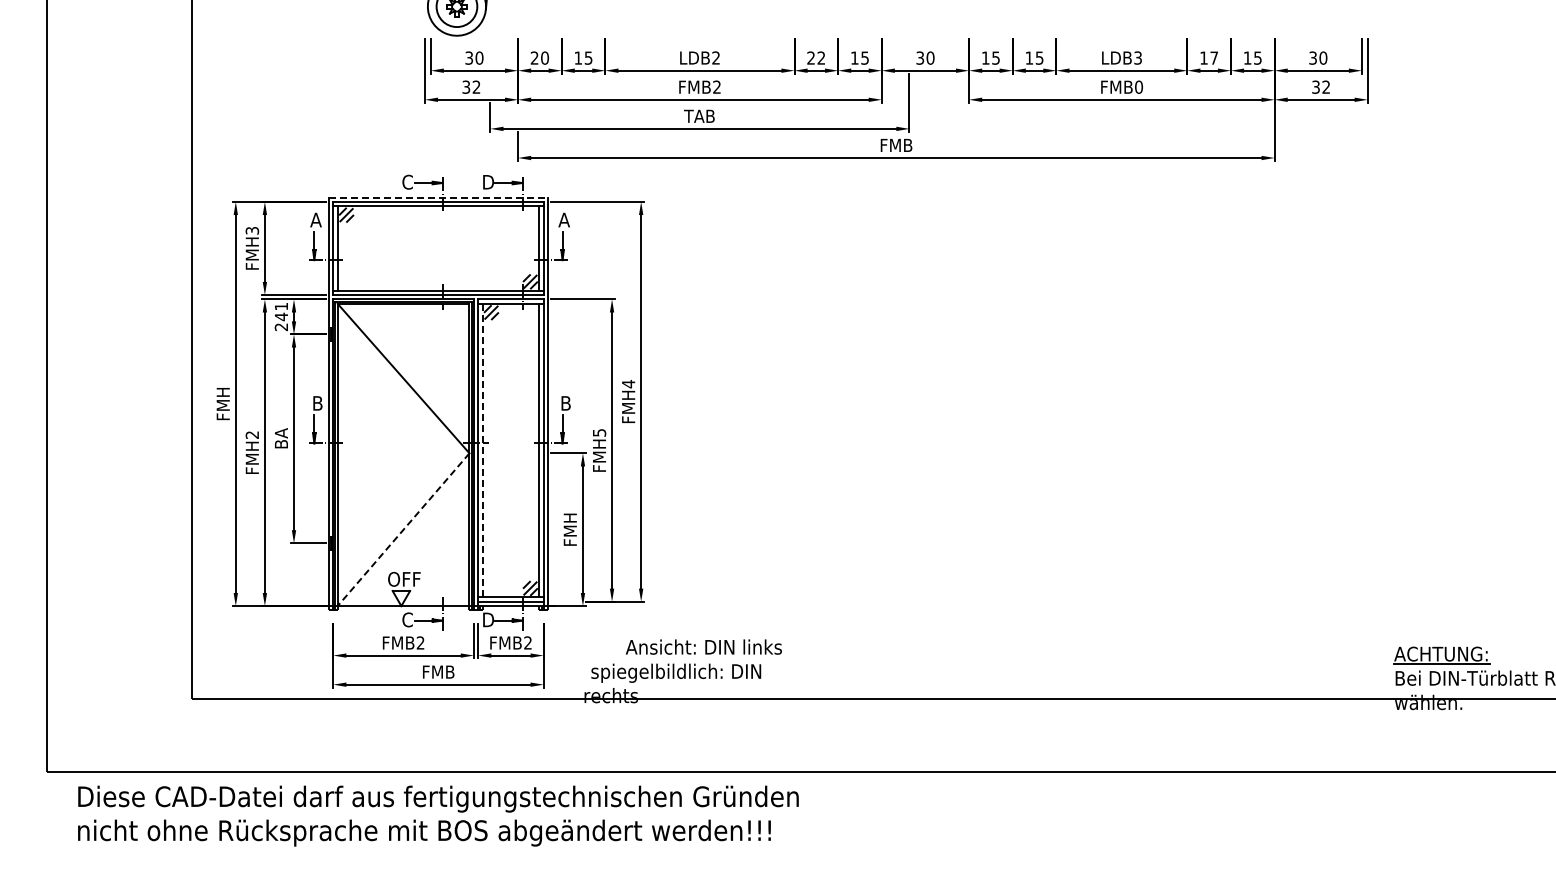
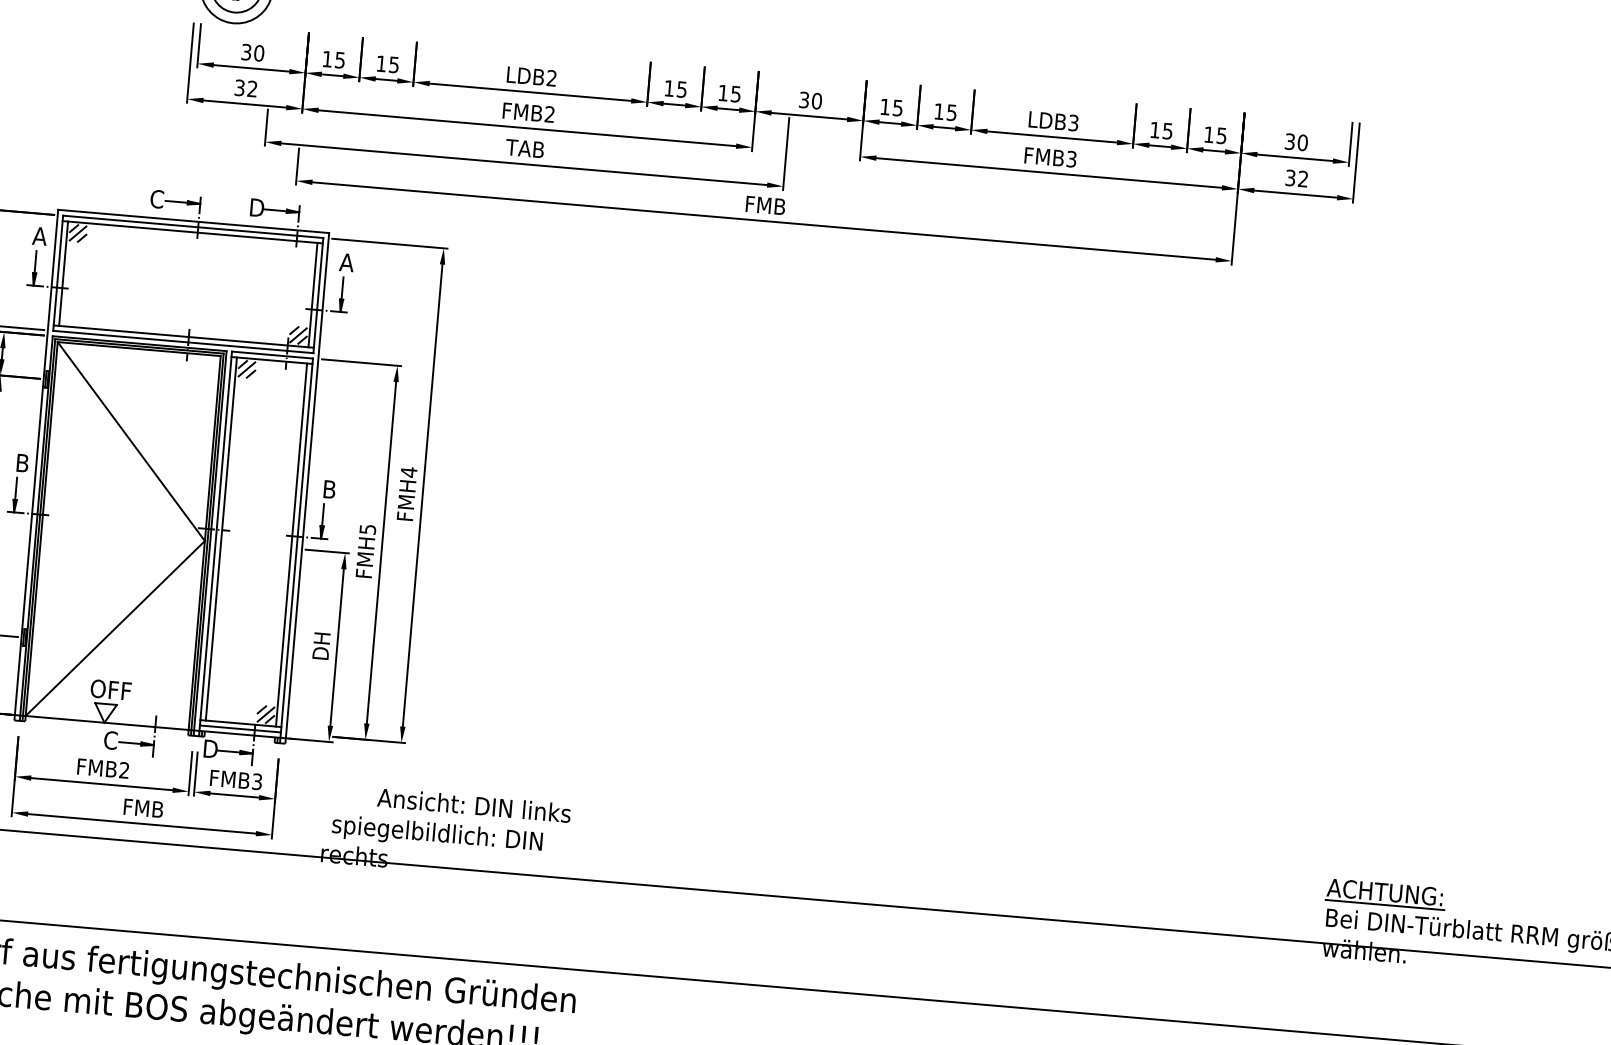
text: (539, 57) -> (333, 58), 20 -> 15
text: (816, 57) -> (676, 88), 22 -> 15
text: (1213, 57) -> (1166, 130), 17 -> 15
text: (1139, 86) -> (1072, 158), FMB0 -> FMB3
line: (438, 197) -> (193, 221), dashed -> solid
line: (482, 450) -> (221, 538), dashed -> solid
line: (403, 529) -> (115, 628), dashed -> solid
text: (569, 529) -> (320, 645), FMH -> DH
text: (527, 642) -> (256, 781), FMB2 -> FMB3

